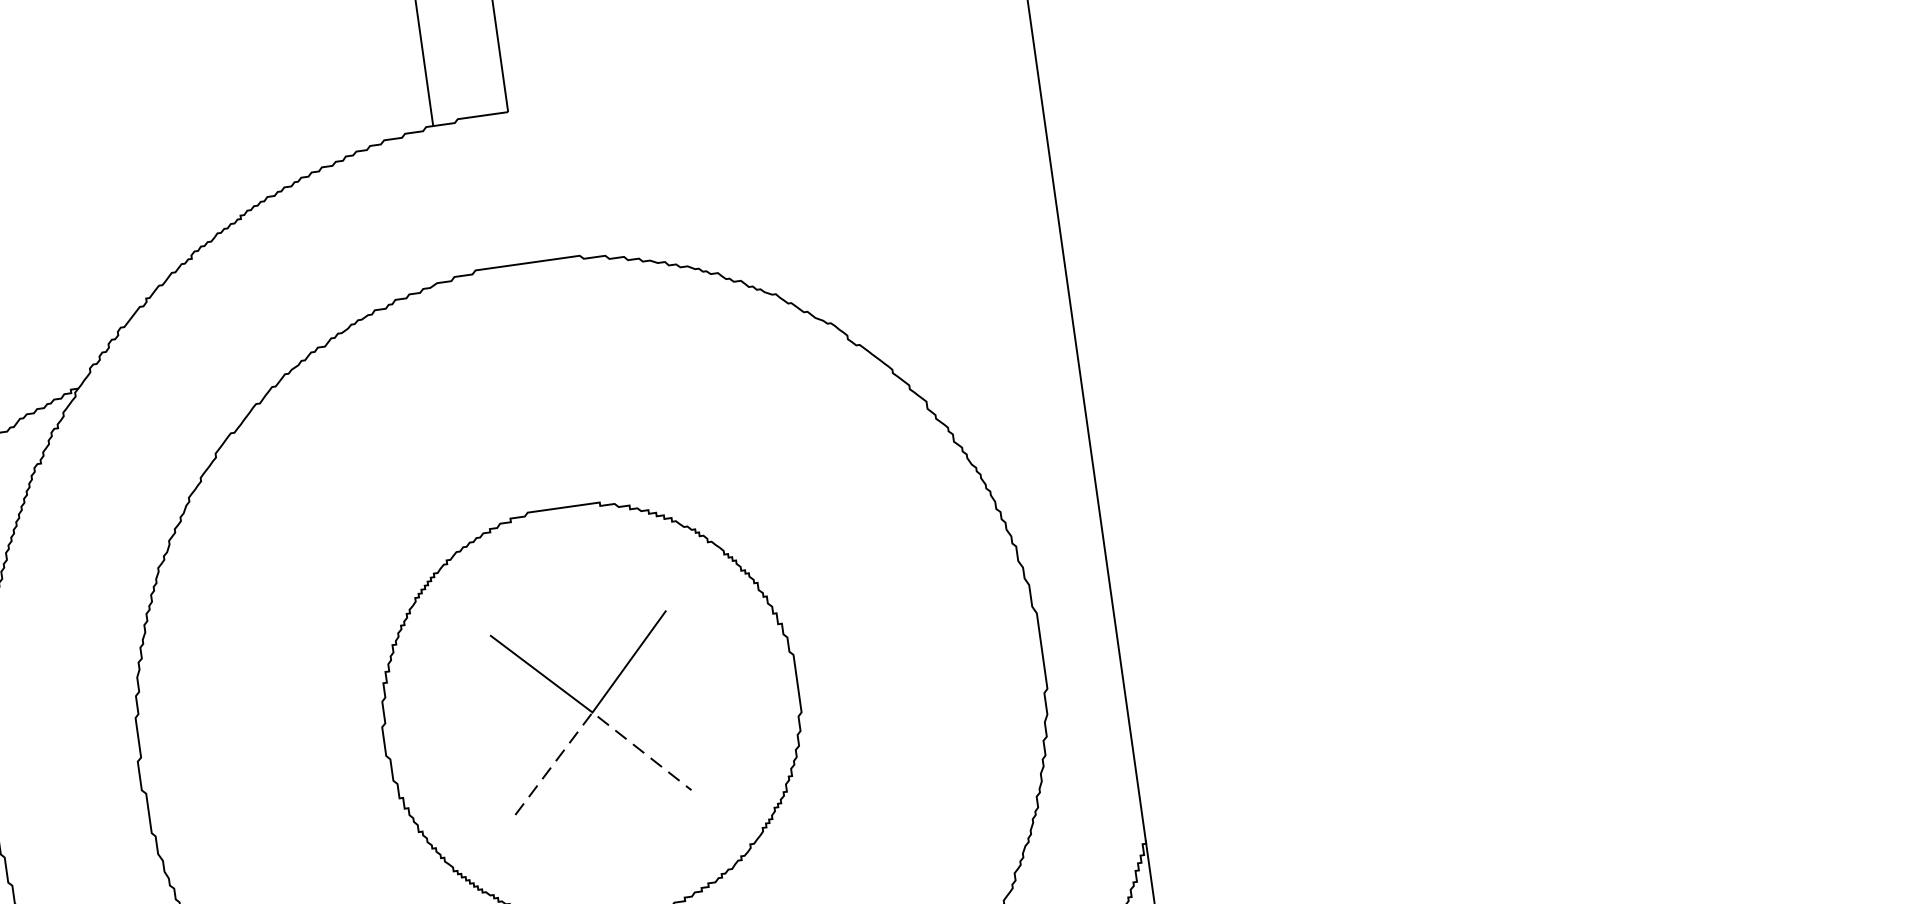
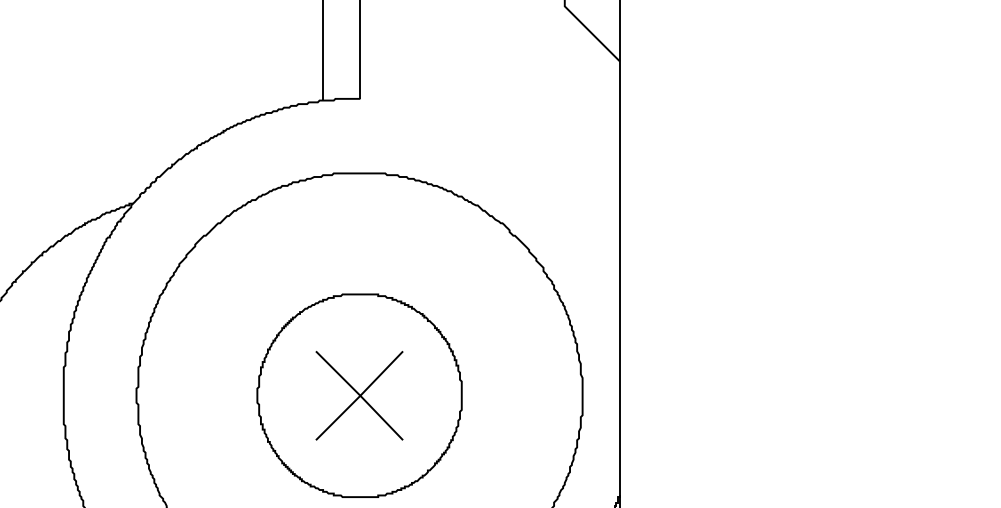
line: (592, 711) -> (360, 395), dashed -> solid

